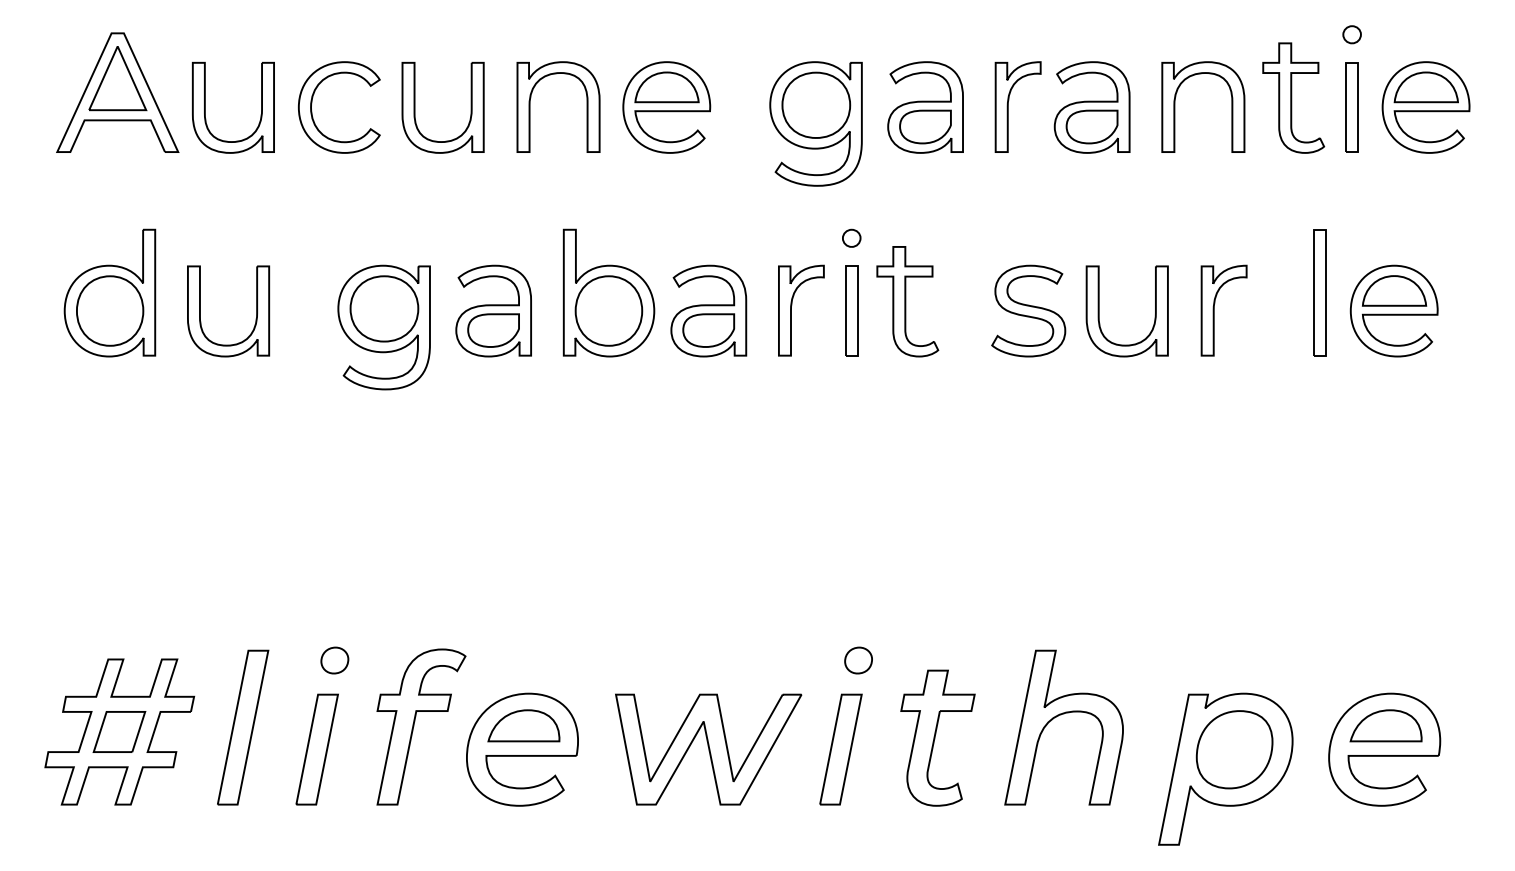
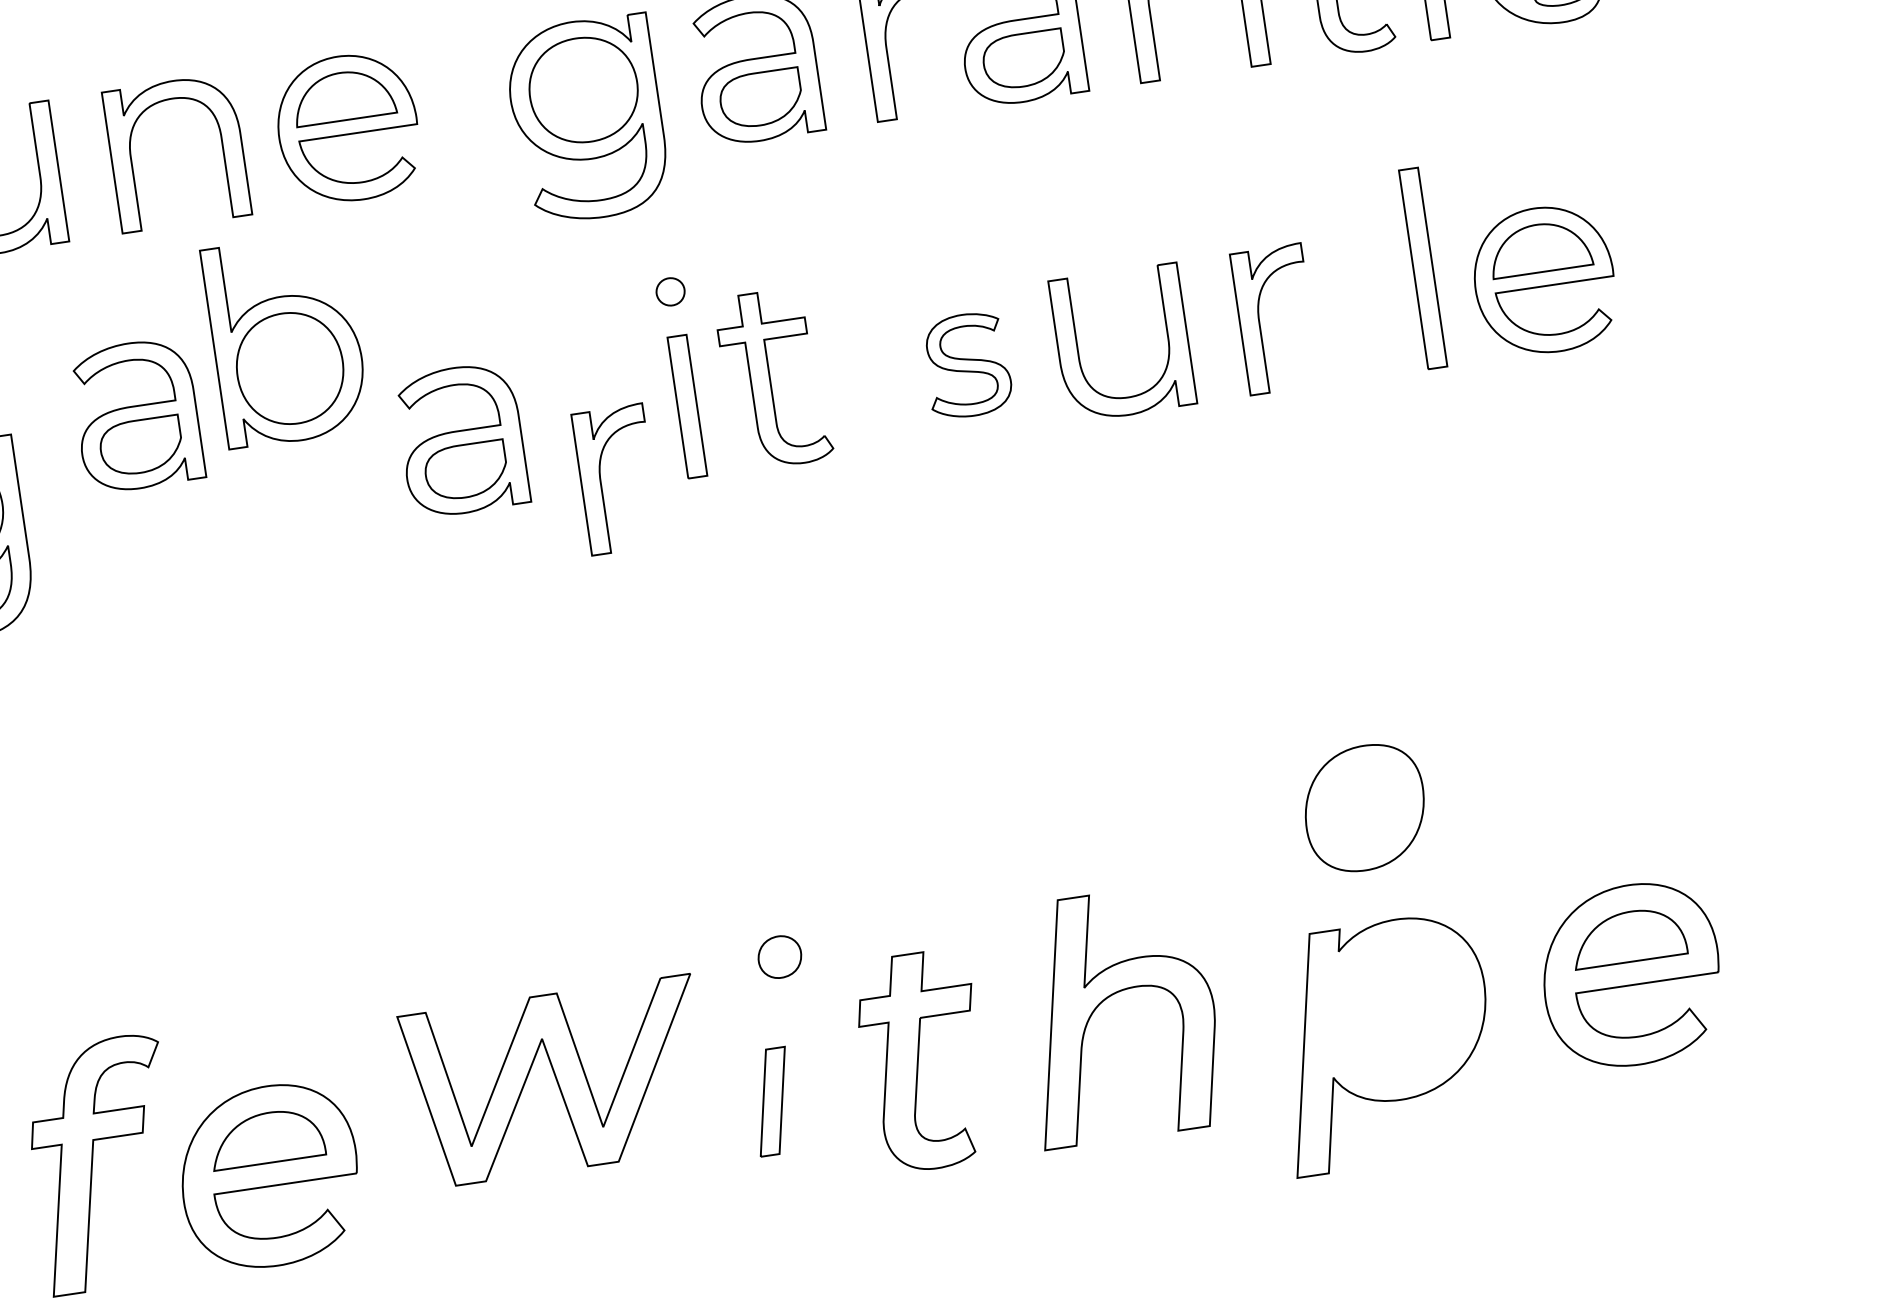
part: (608, 292) -> (285, 339), moved
part: (493, 310) -> (136, 414), moved
part: (791, 310) -> (601, 481), moved
part: (1028, 310) -> (966, 364), size x0.7
part: (708, 749) -> (556, 1082), moved
part: (840, 749) -> (772, 1101), size x0.6
part: (1234, 749) -> (1364, 807), moved

